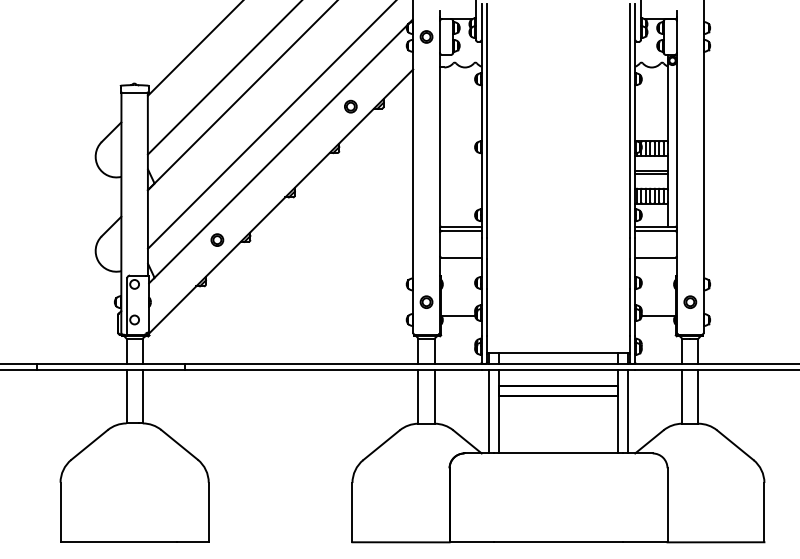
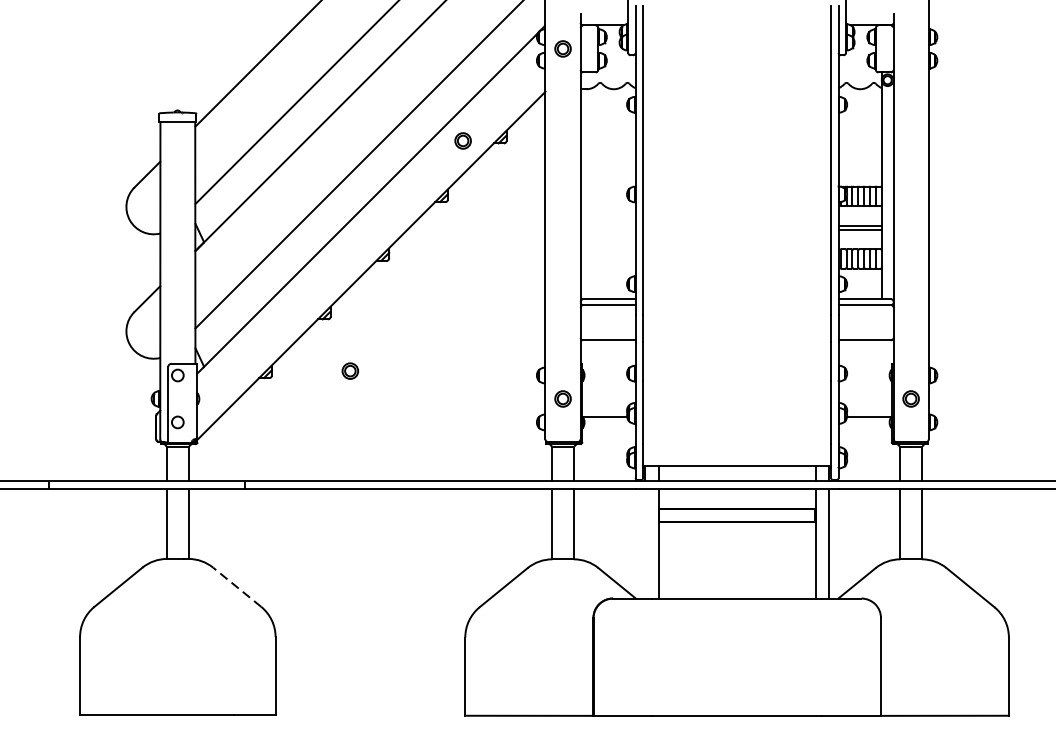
part: (217, 239) -> (350, 370), moved
line: (488, 411) -> (644, 543), removed
line: (179, 444) -> (237, 586), solid -> dashed

